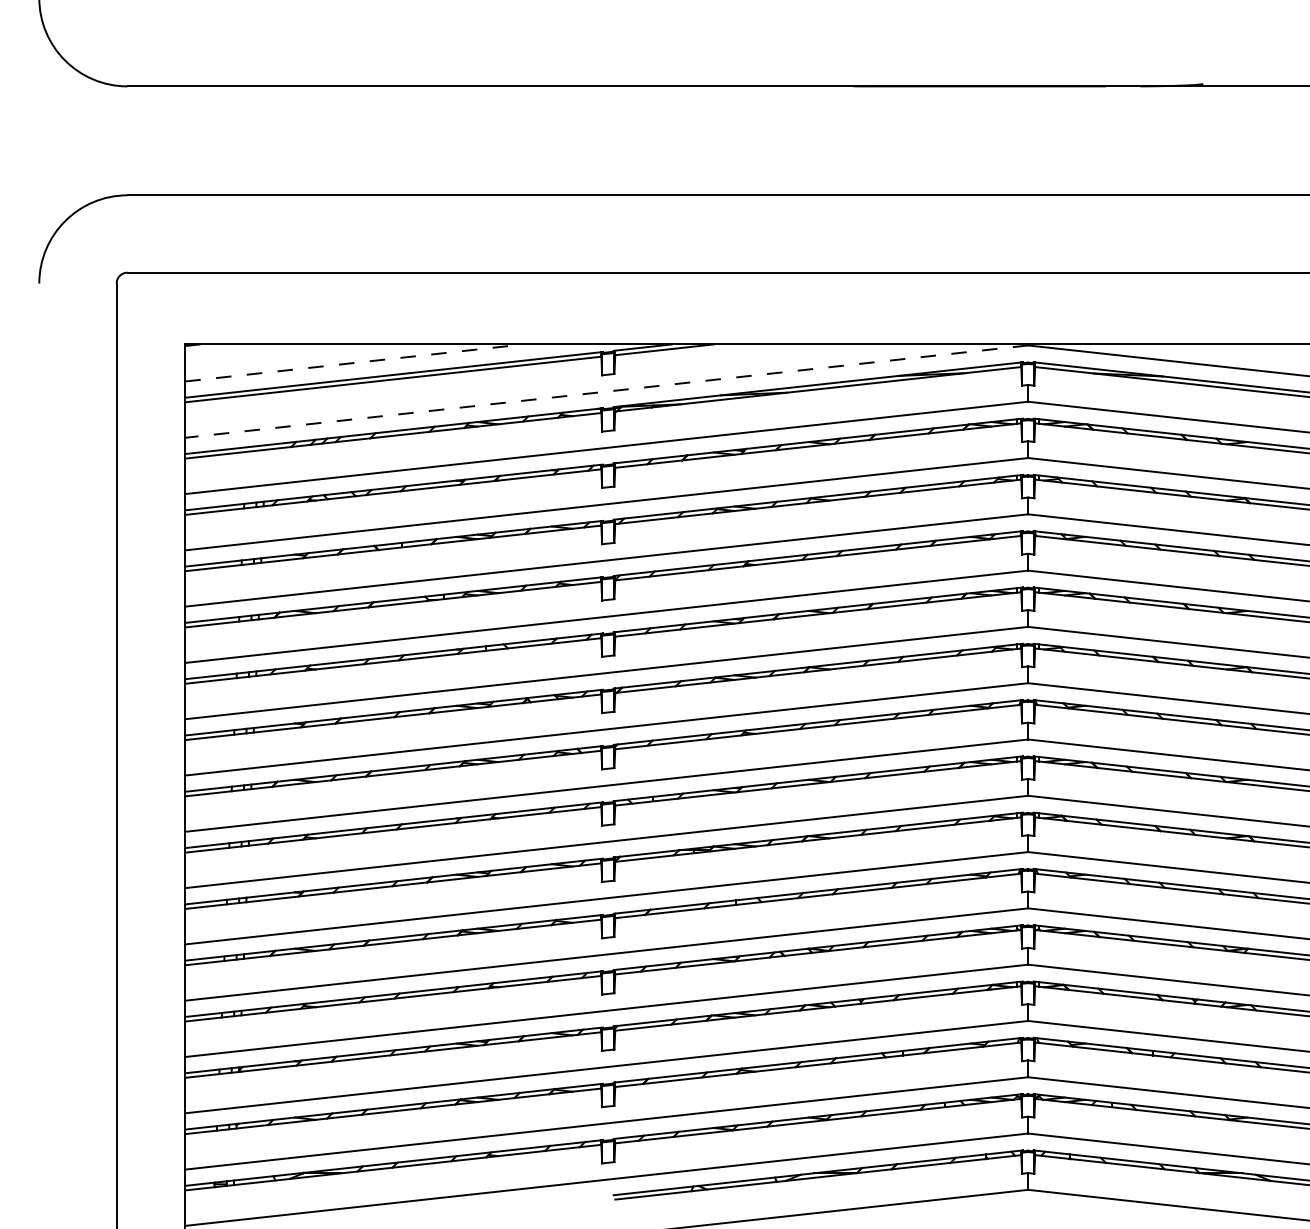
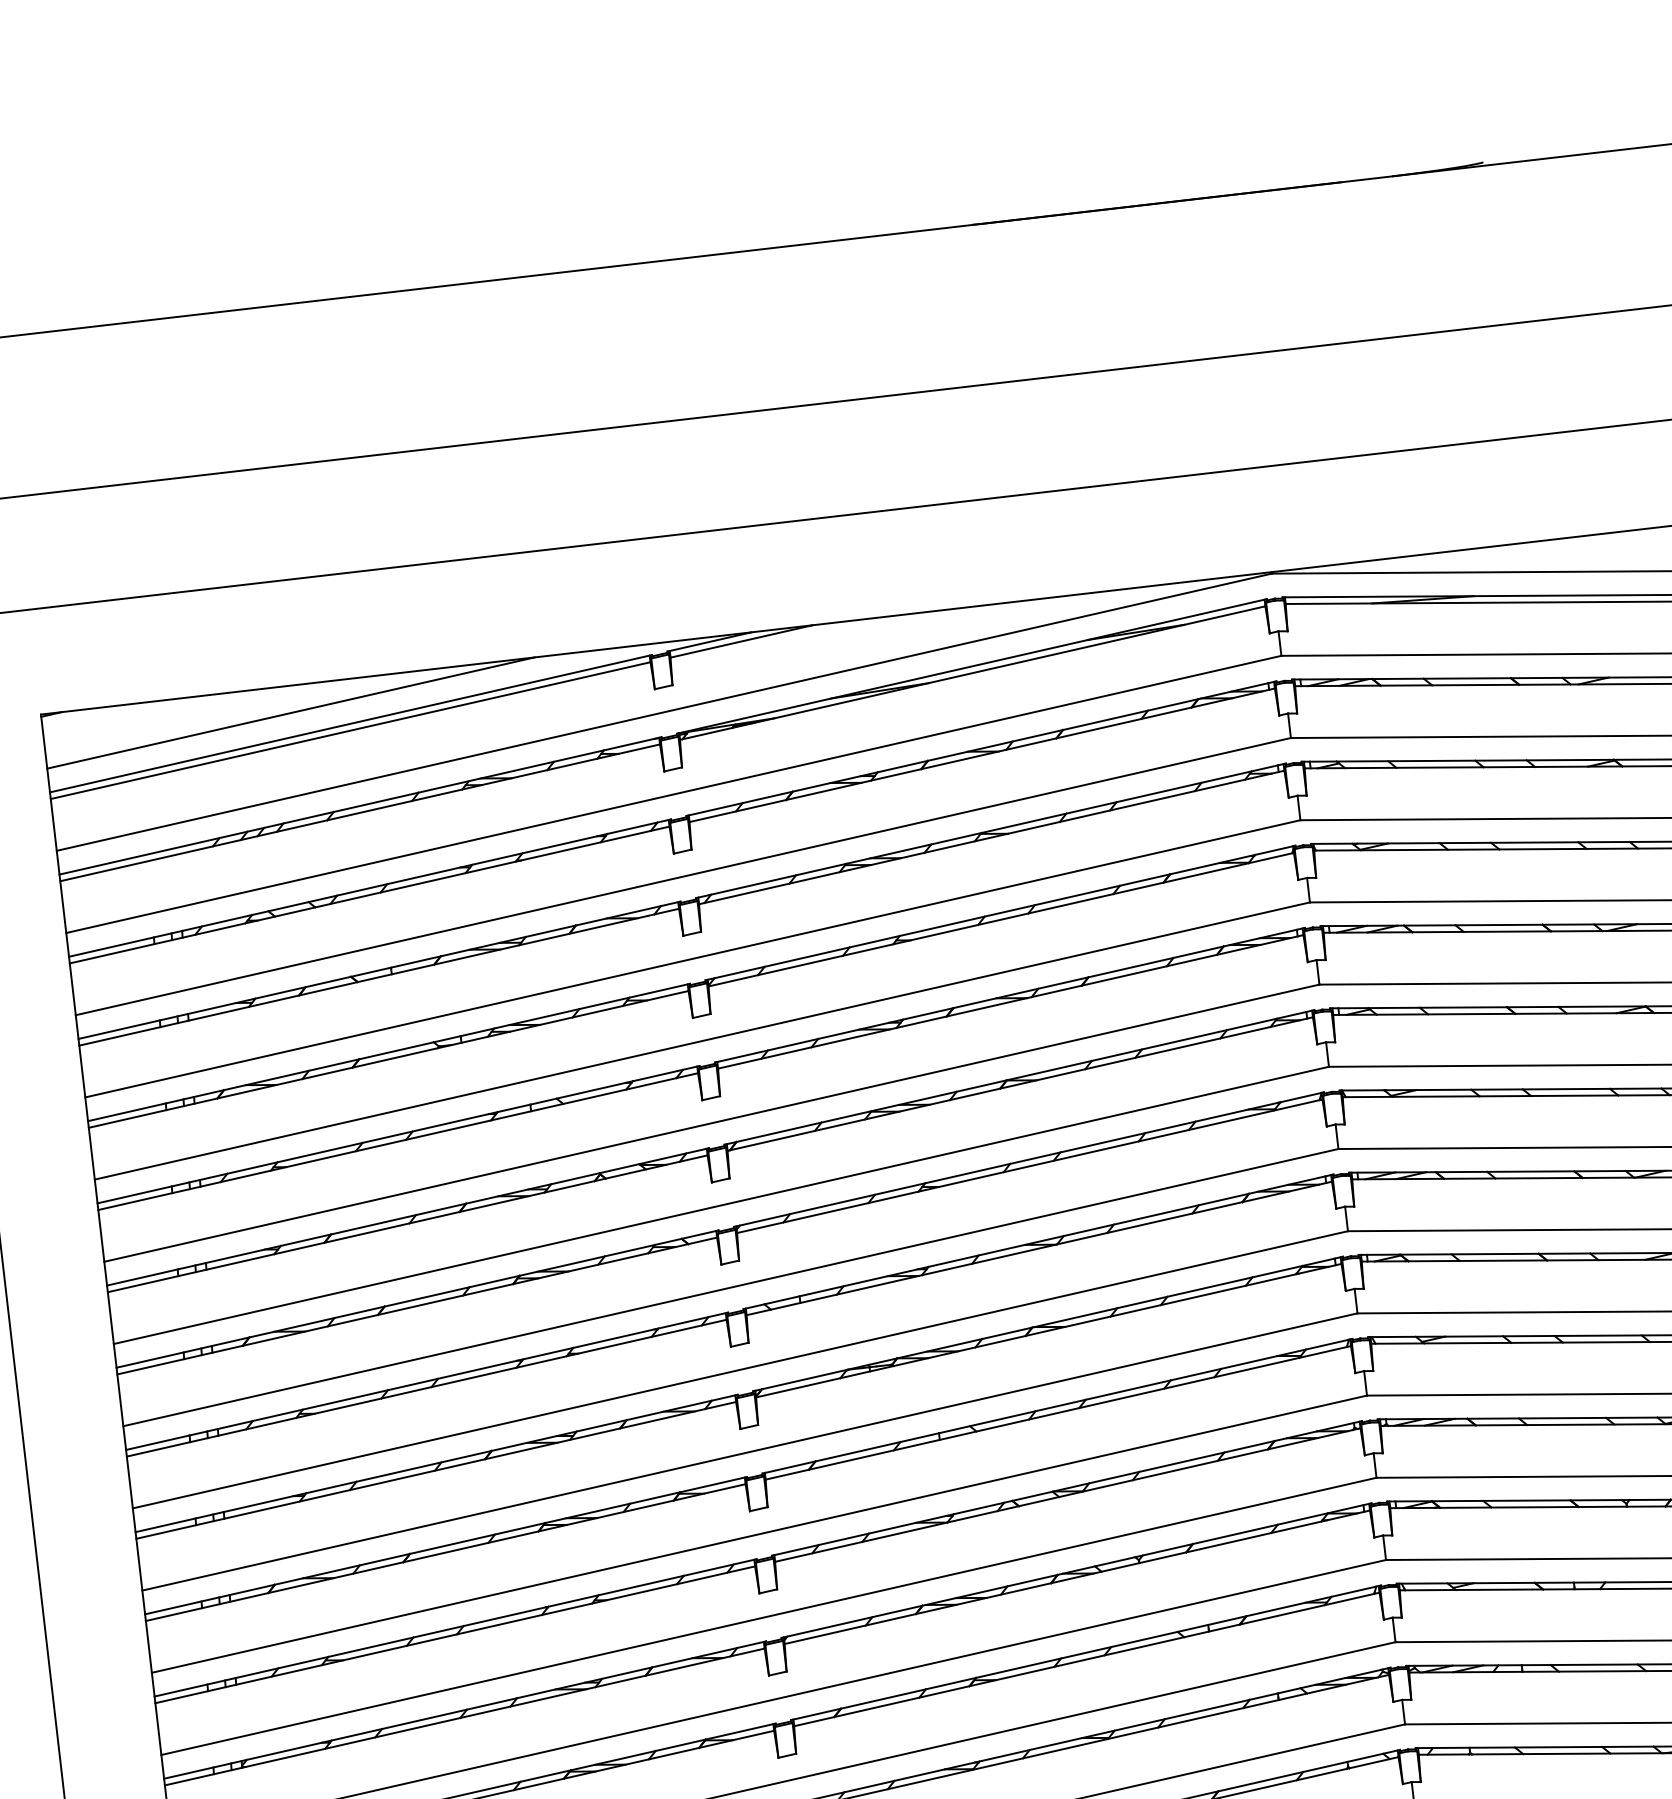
line: (354, 362) -> (291, 712), dashed -> solid
line: (606, 391) -> (663, 712), dashed -> solid

